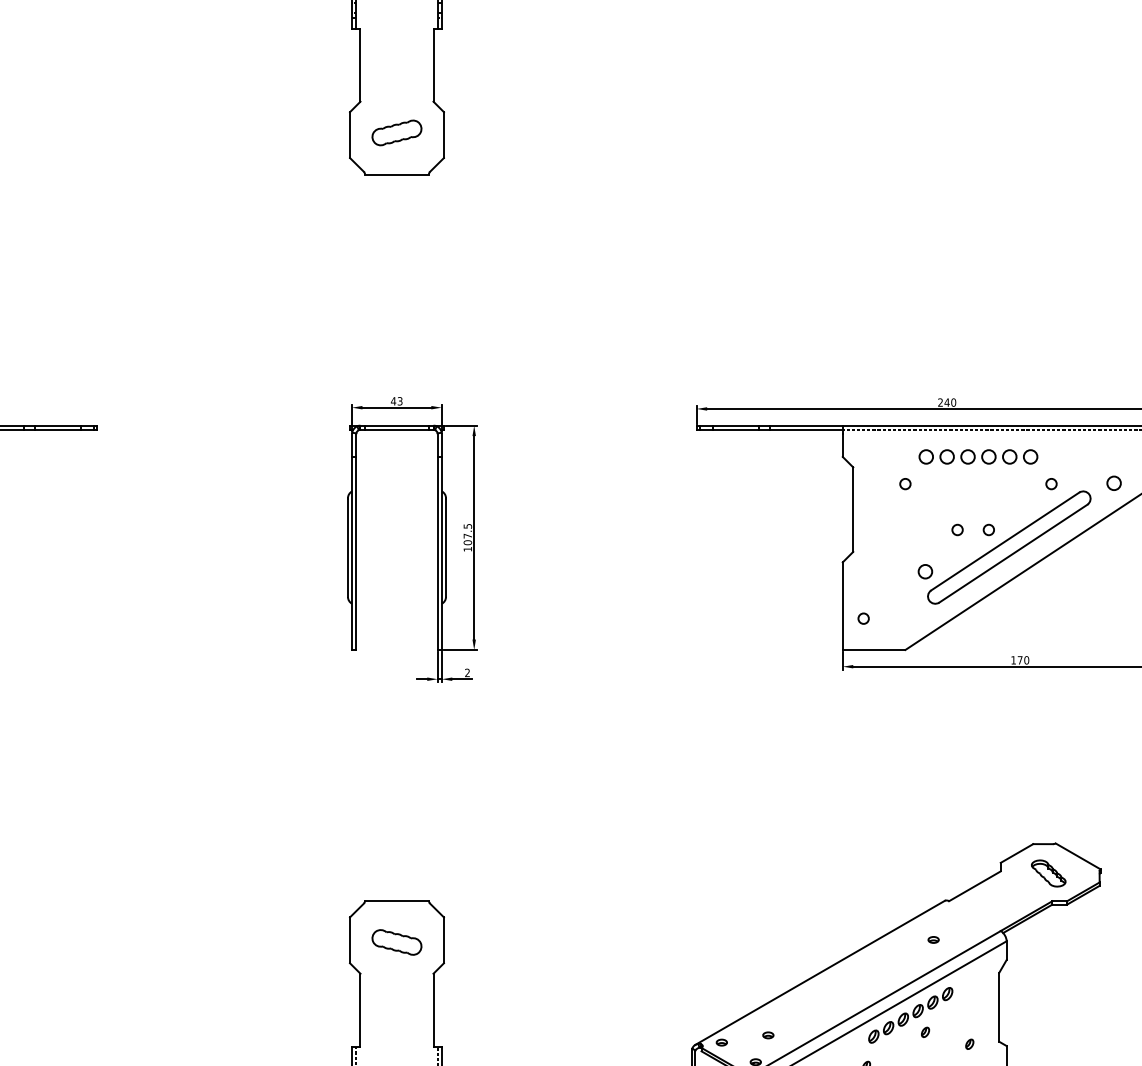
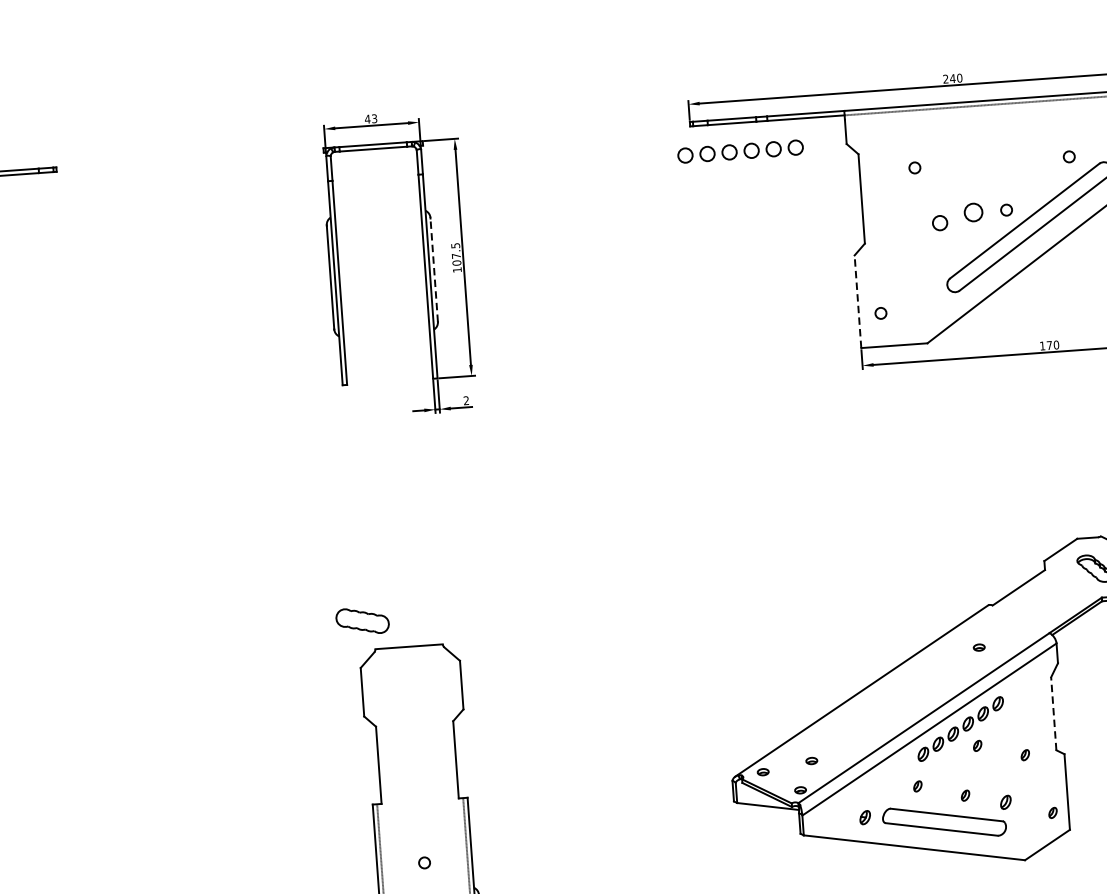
part: (978, 456) -> (740, 151), moved
circle: (957, 529) -> (973, 212), size x1.6
line: (446, 547) -> (434, 269), solid -> dashed
circle: (925, 571) -> (940, 222), moved
line: (842, 606) -> (857, 302), solid -> dashed
part: (396, 942) -> (362, 621), moved
line: (999, 1007) -> (1053, 714), solid -> dashed

